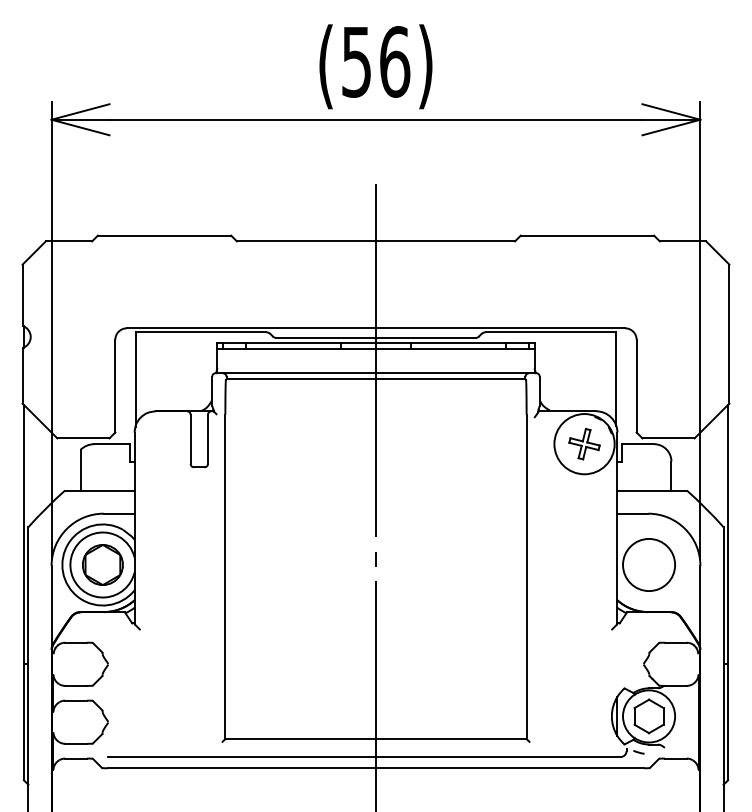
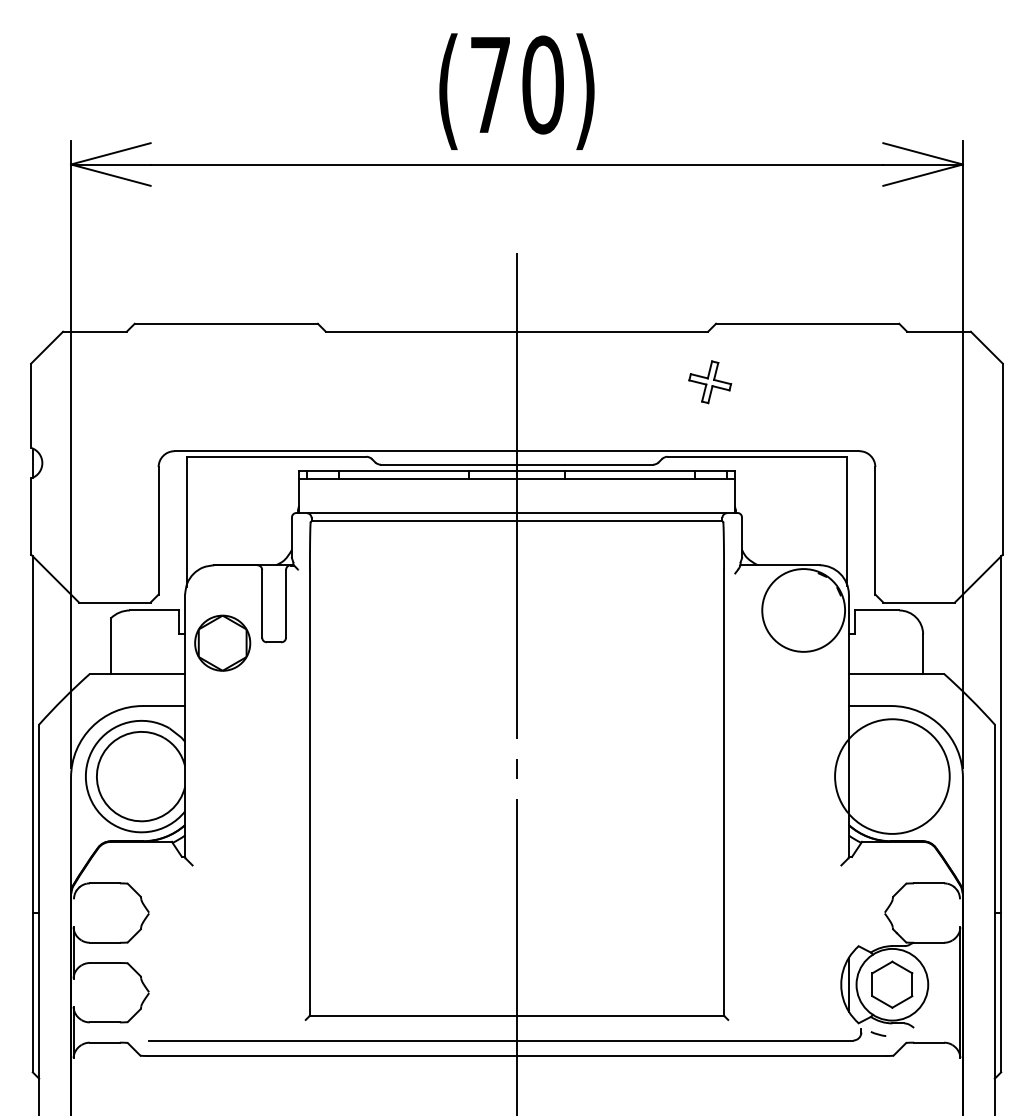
text: (376, 61) -> (517, 84), (56) -> (70)
part: (584, 443) -> (710, 381), moved
part: (102, 564) -> (222, 642), moved
circle: (649, 564) -> (892, 775), size x1.6

